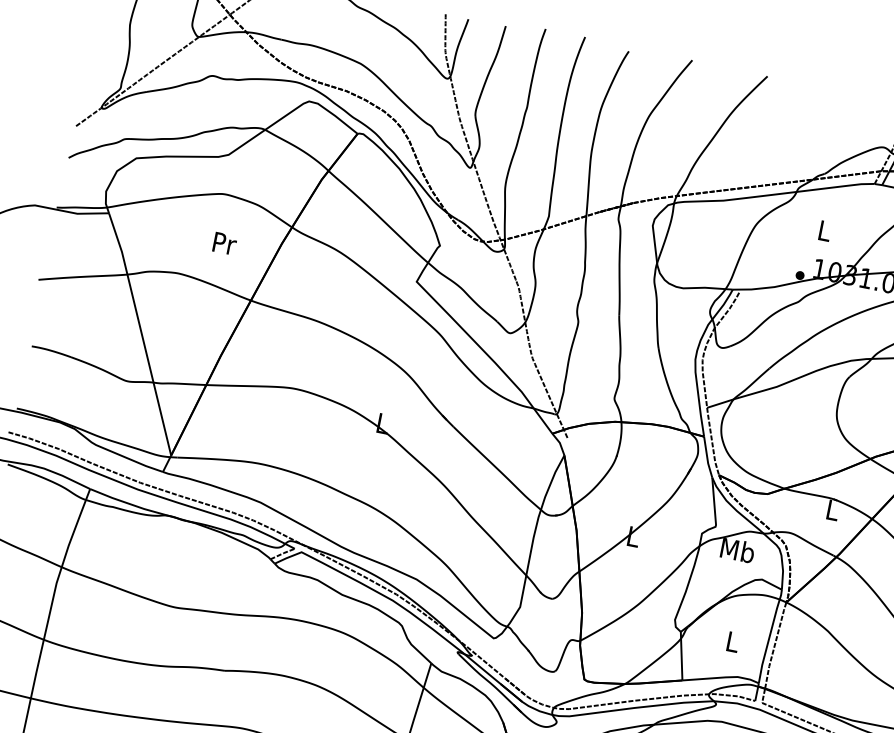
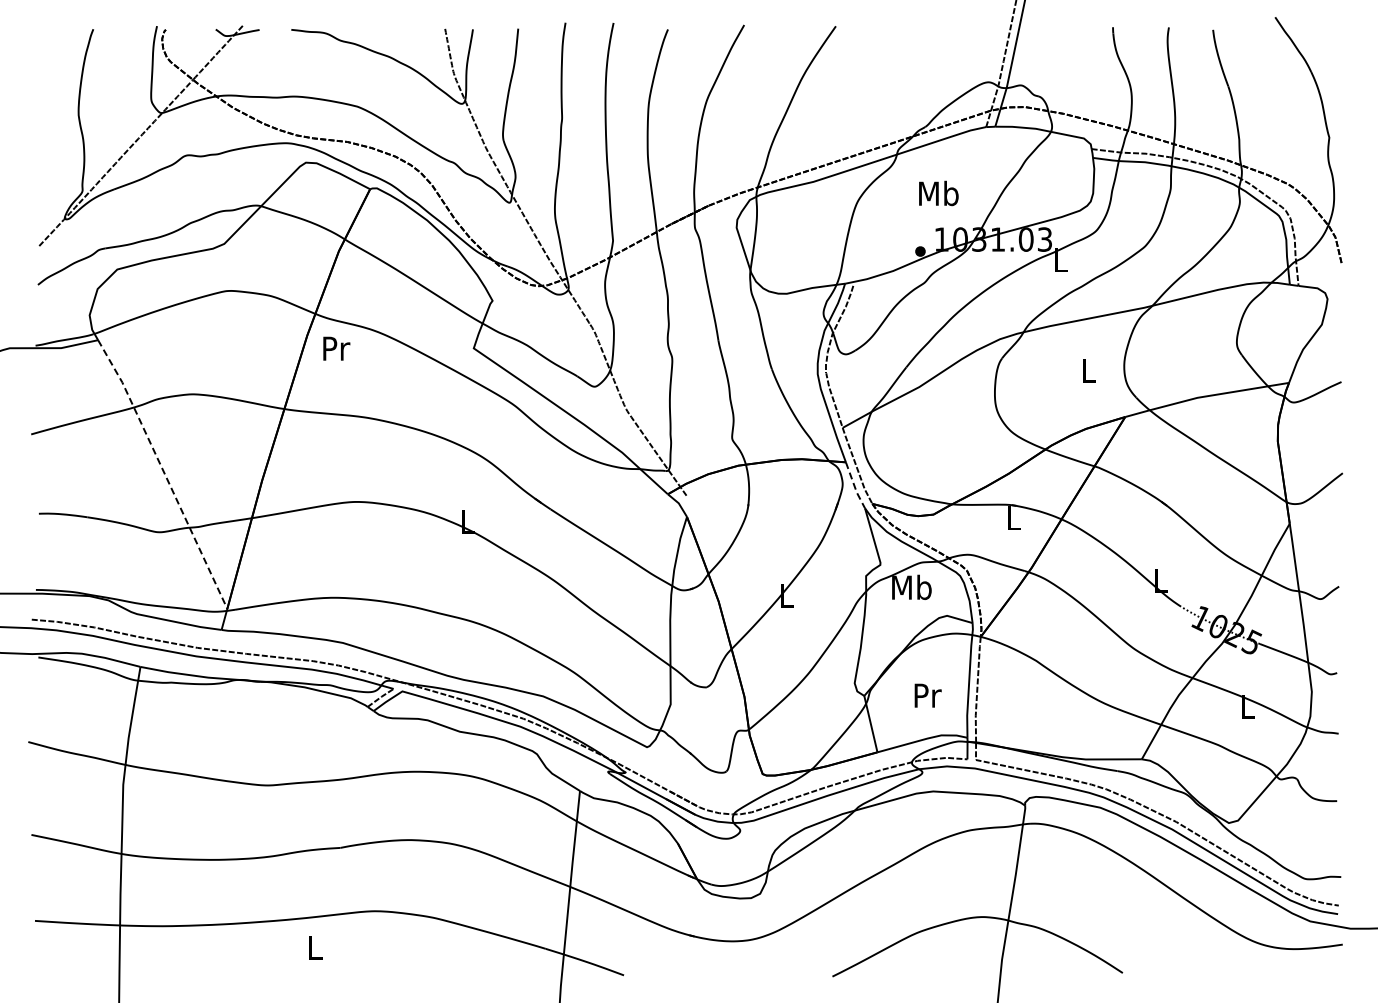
text: (824, 230) -> (938, 193), L -> Mb
text: (224, 243) -> (336, 348), moved
line: (141, 333) -> (164, 472), solid -> dashed
line: (707, 457) -> (854, 486), solid -> dashed
text: (732, 641) -> (927, 695), L -> Pr

